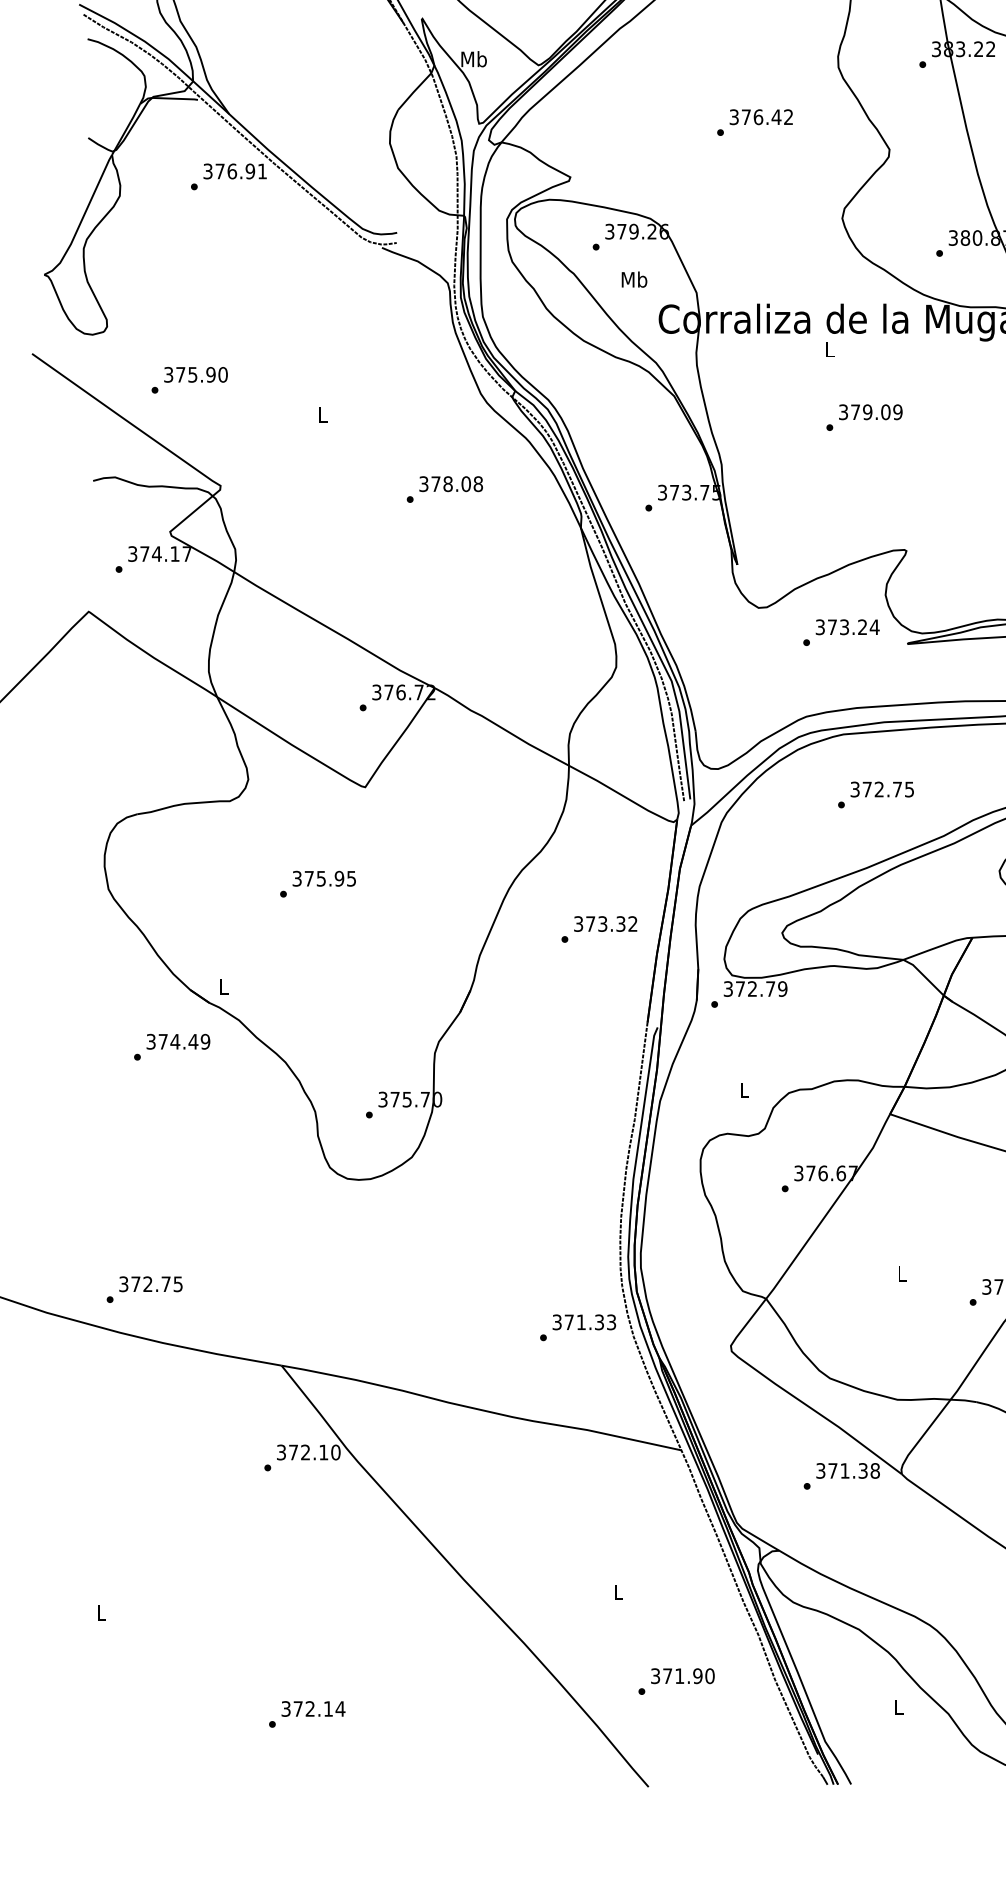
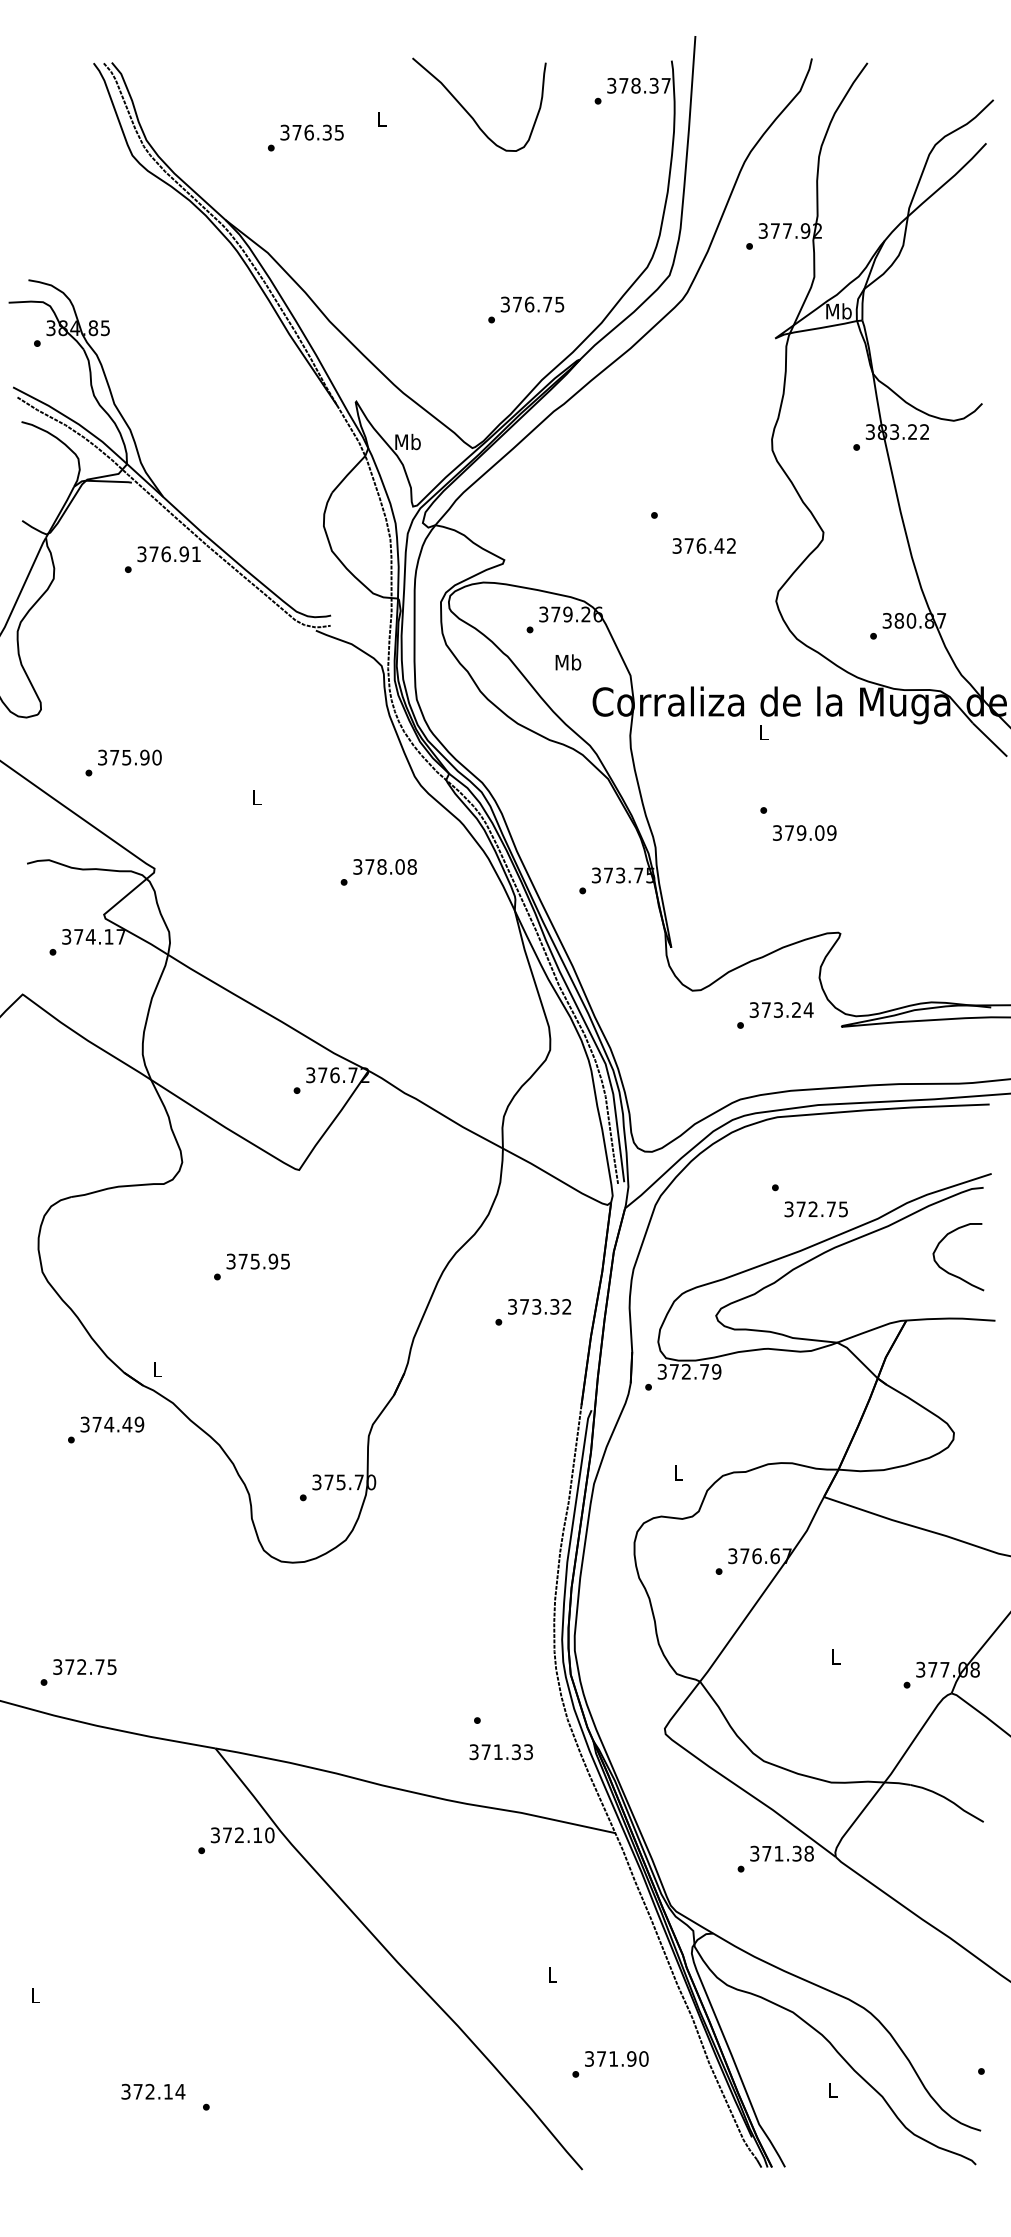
text: (760, 116) -> (703, 545), moved
text: (870, 411) -> (804, 832), moved
text: (881, 789) -> (815, 1209), moved
text: (583, 1322) -> (500, 1752), moved
text: (313, 1708) -> (153, 2091), moved

